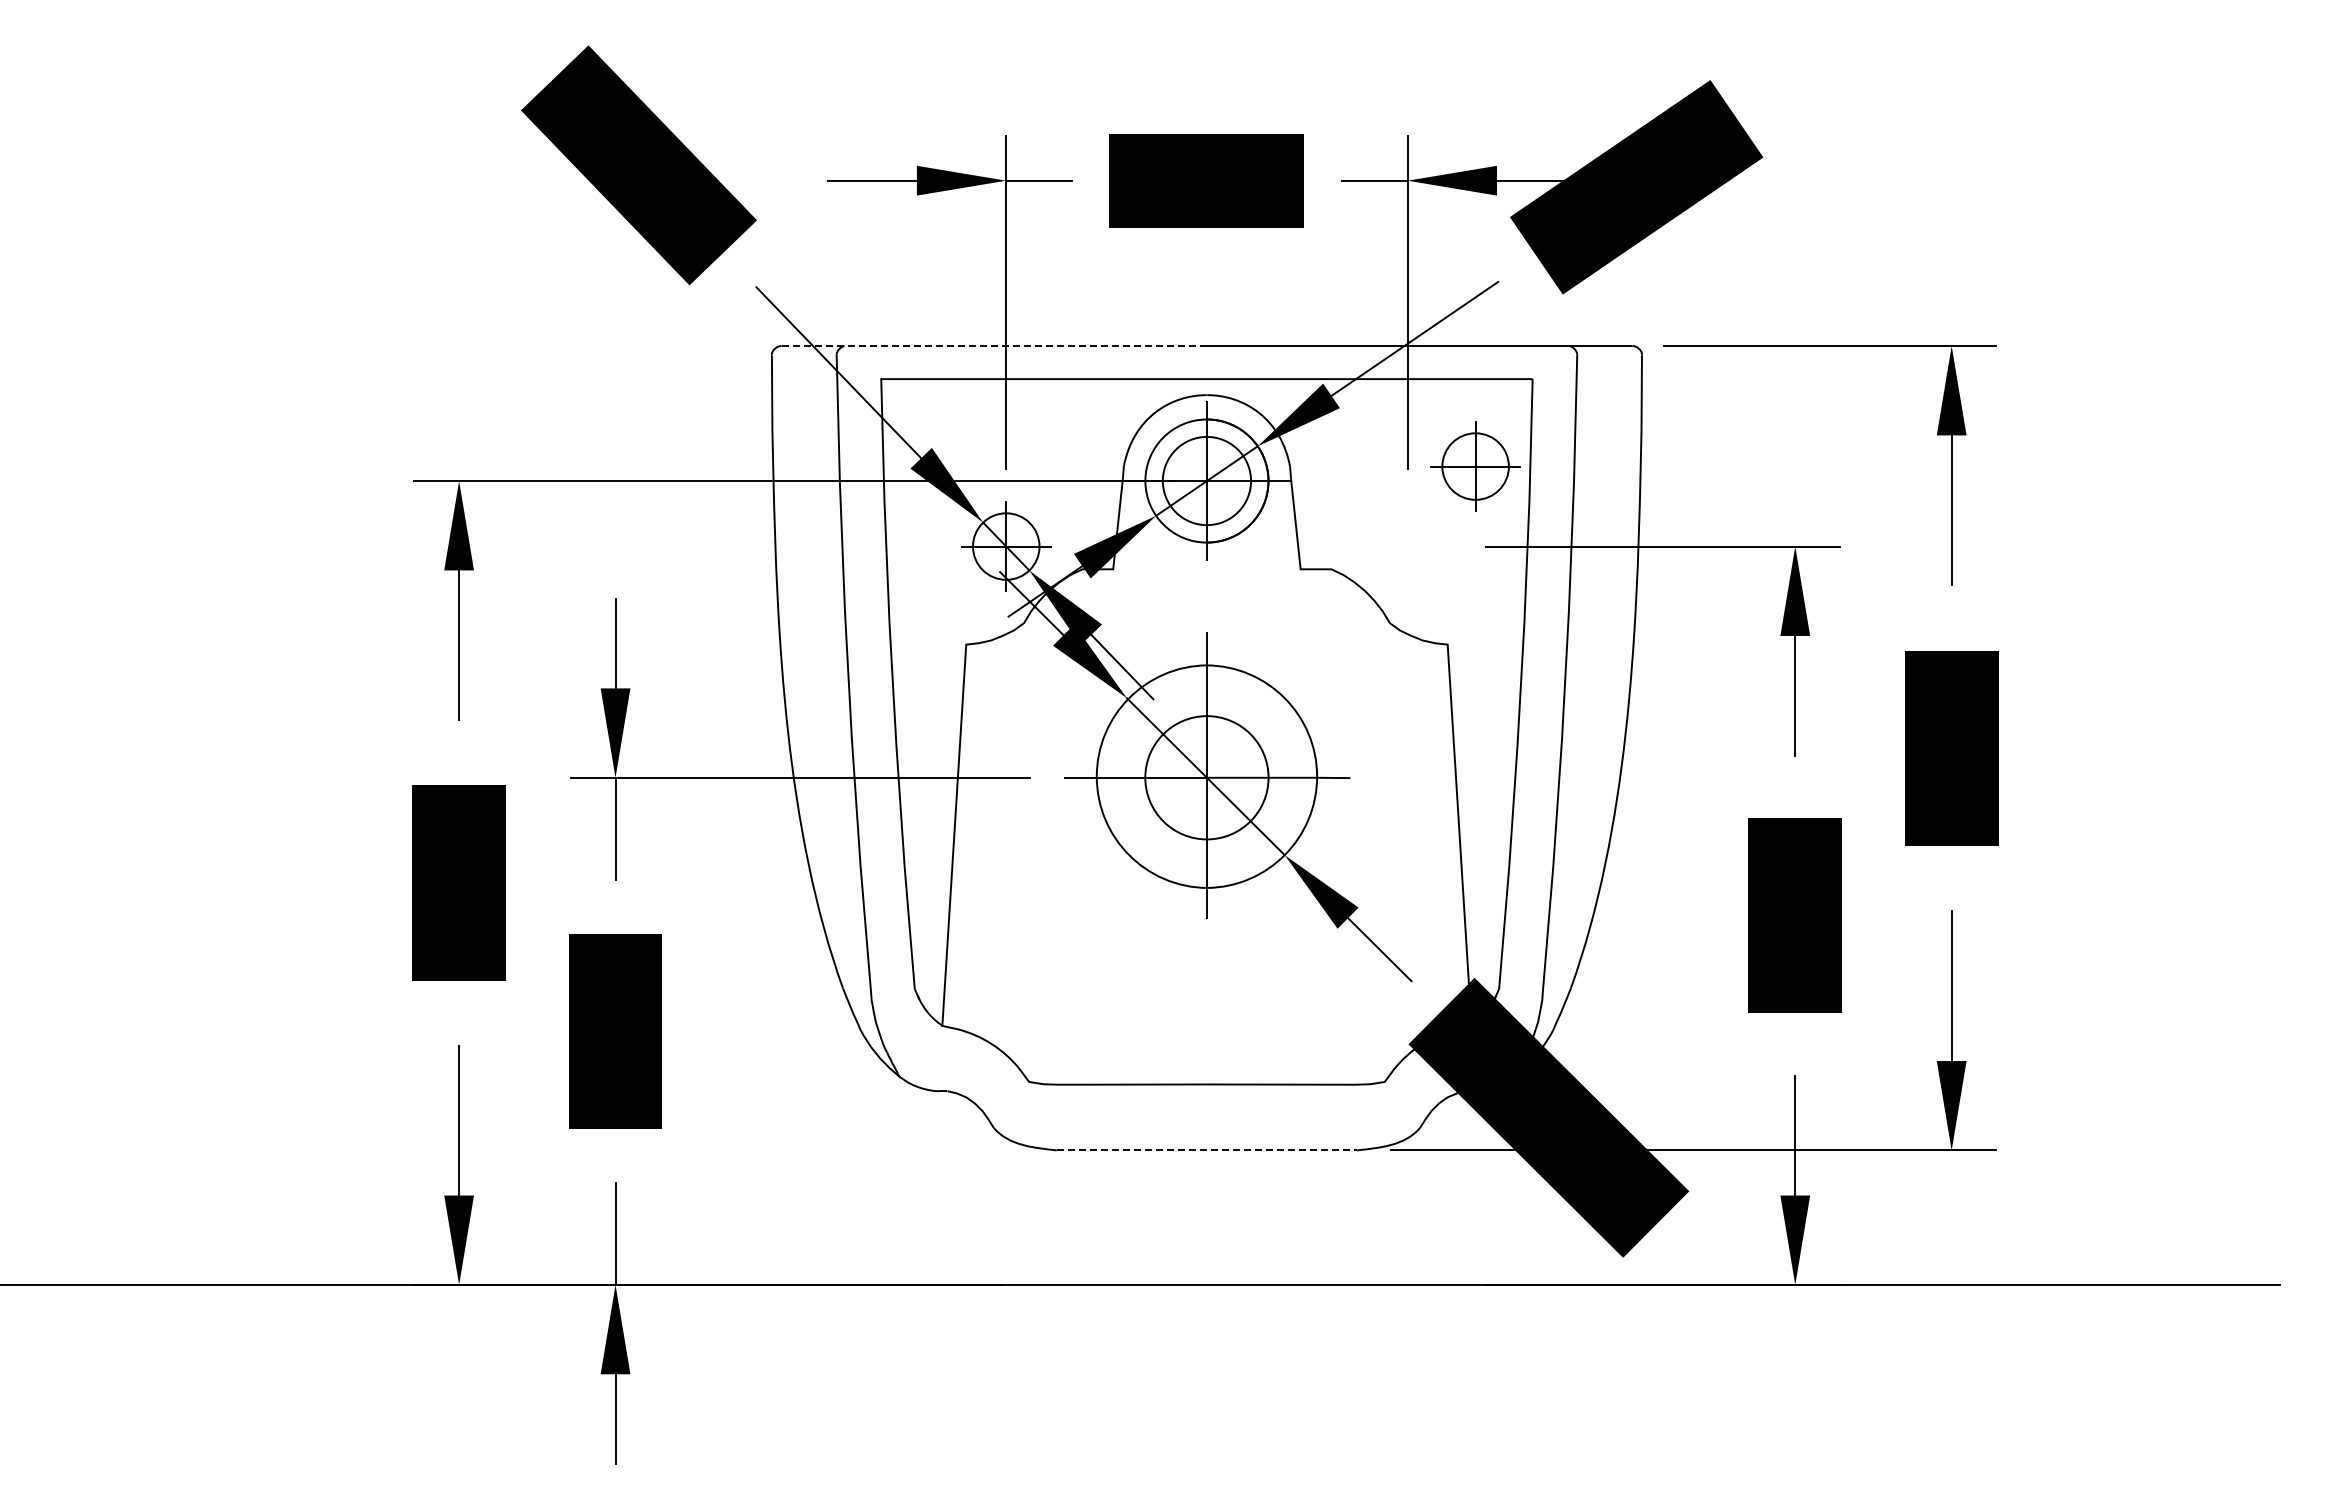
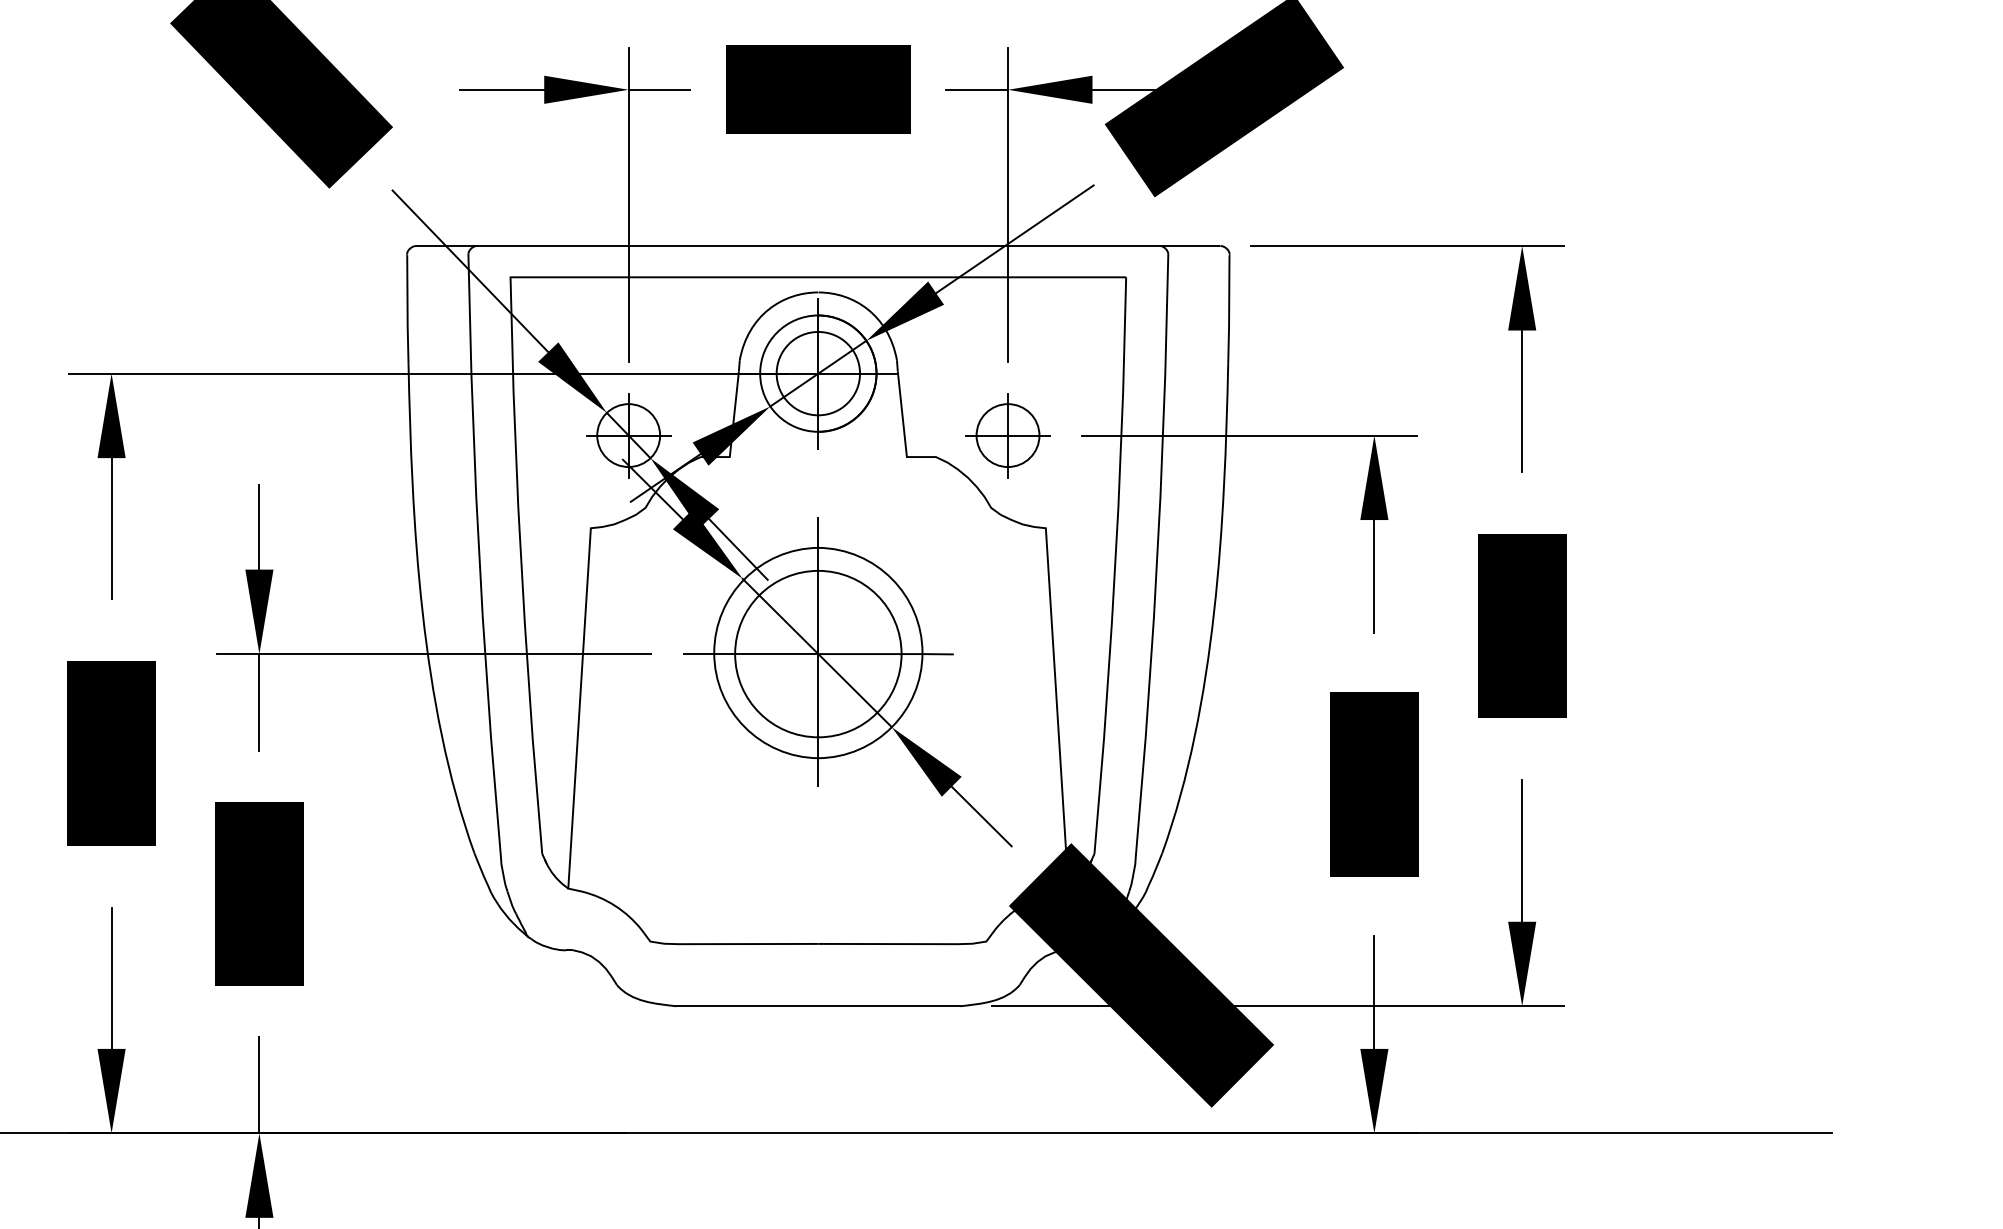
line: (994, 346) -> (617, 246), dashed -> solid
part: (1475, 466) -> (1007, 435), moved
circle: (1206, 777) -> (817, 653), size x1.43
line: (1207, 1150) -> (818, 1006), dashed -> solid

